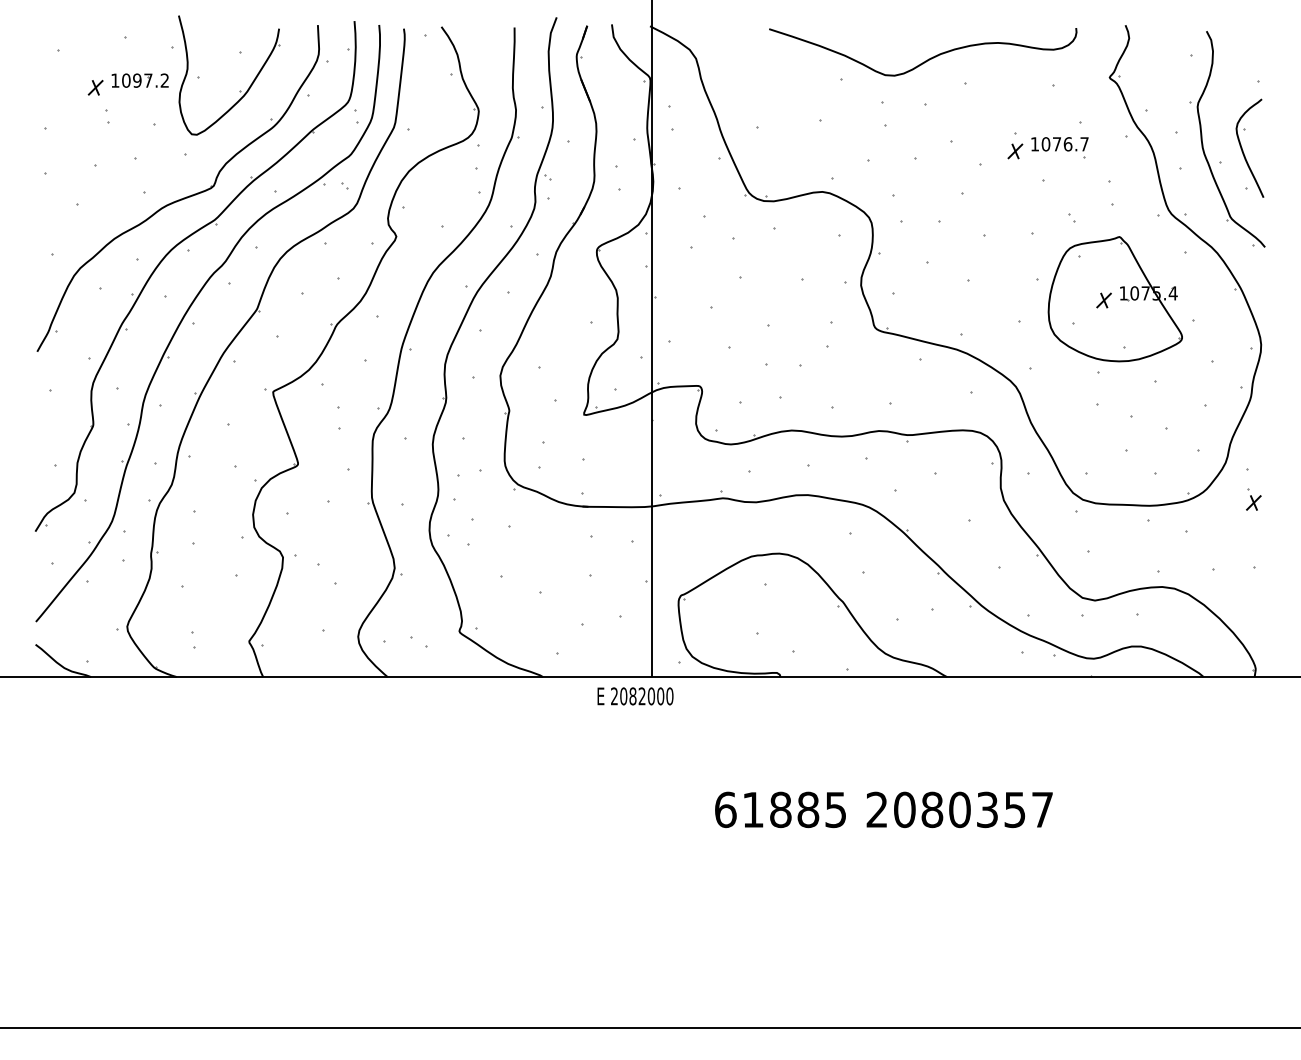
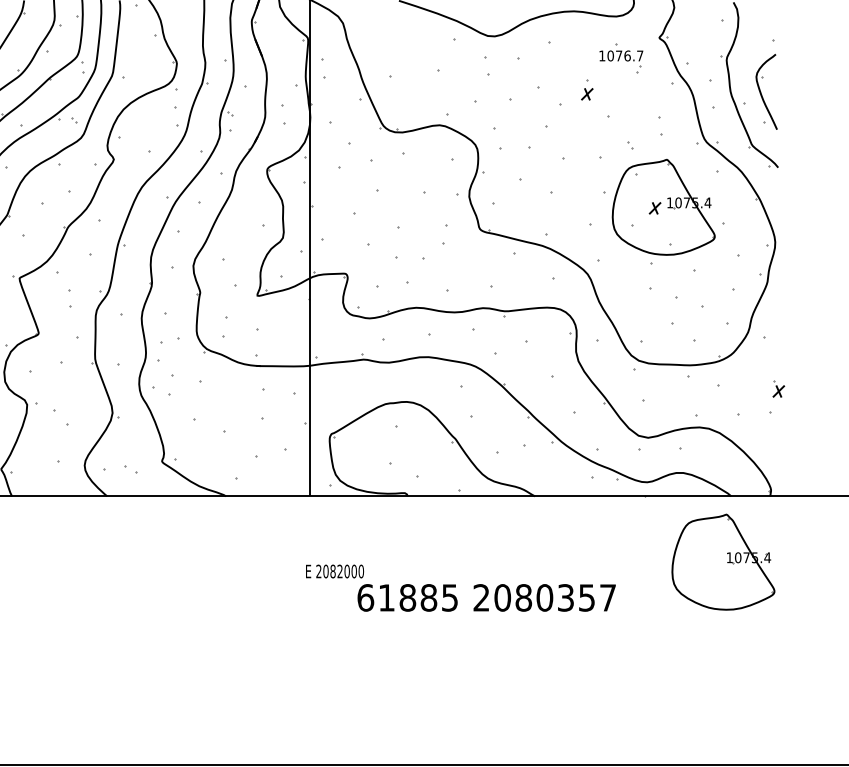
part: (1059, 147) -> (621, 58), moved
part: (1253, 499) -> (778, 388), moved
text: (635, 696) -> (334, 571), moved
part: (1192, 763) -> (722, 562), added

